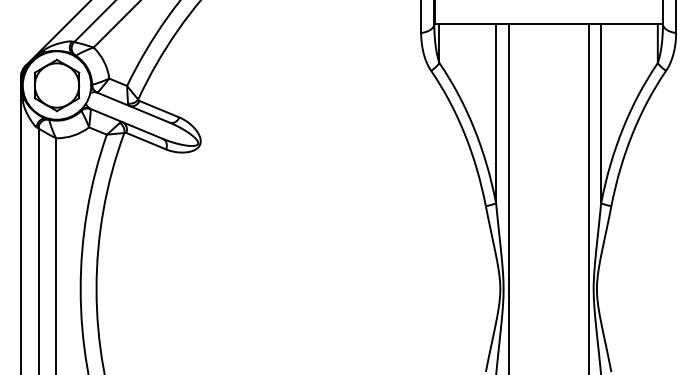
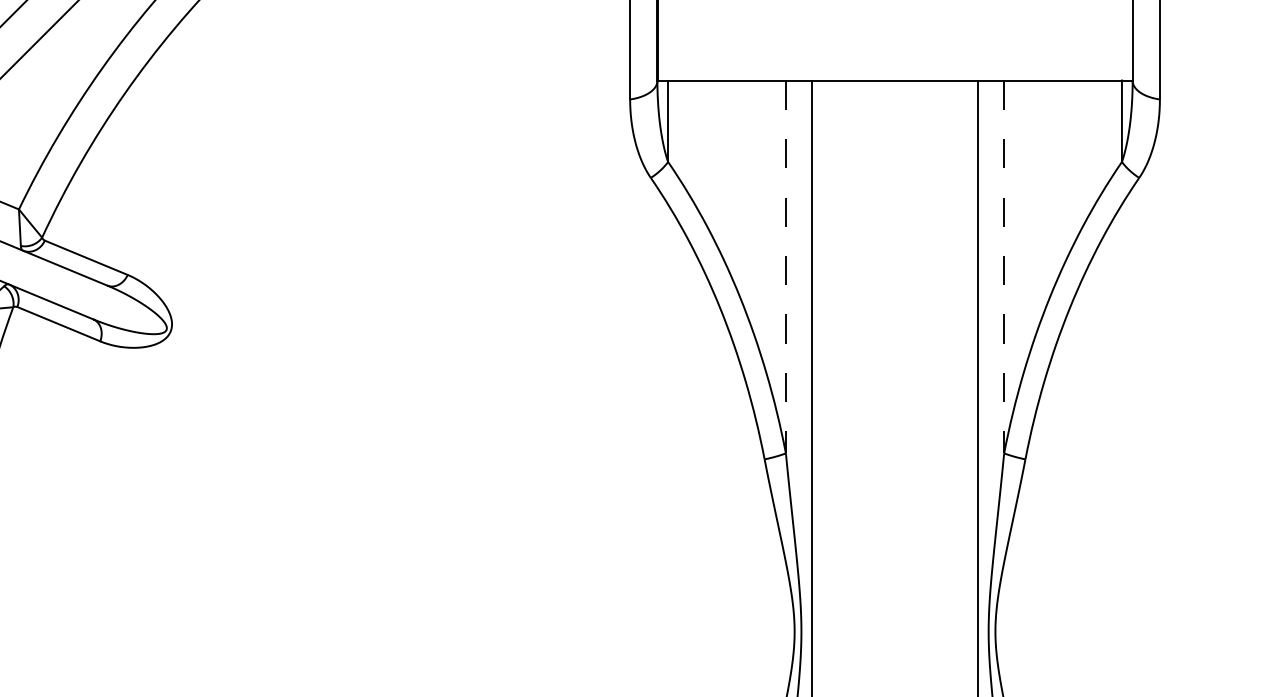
line: (496, 113) -> (786, 266), solid -> dashed
line: (601, 113) -> (1004, 266), solid -> dashed

